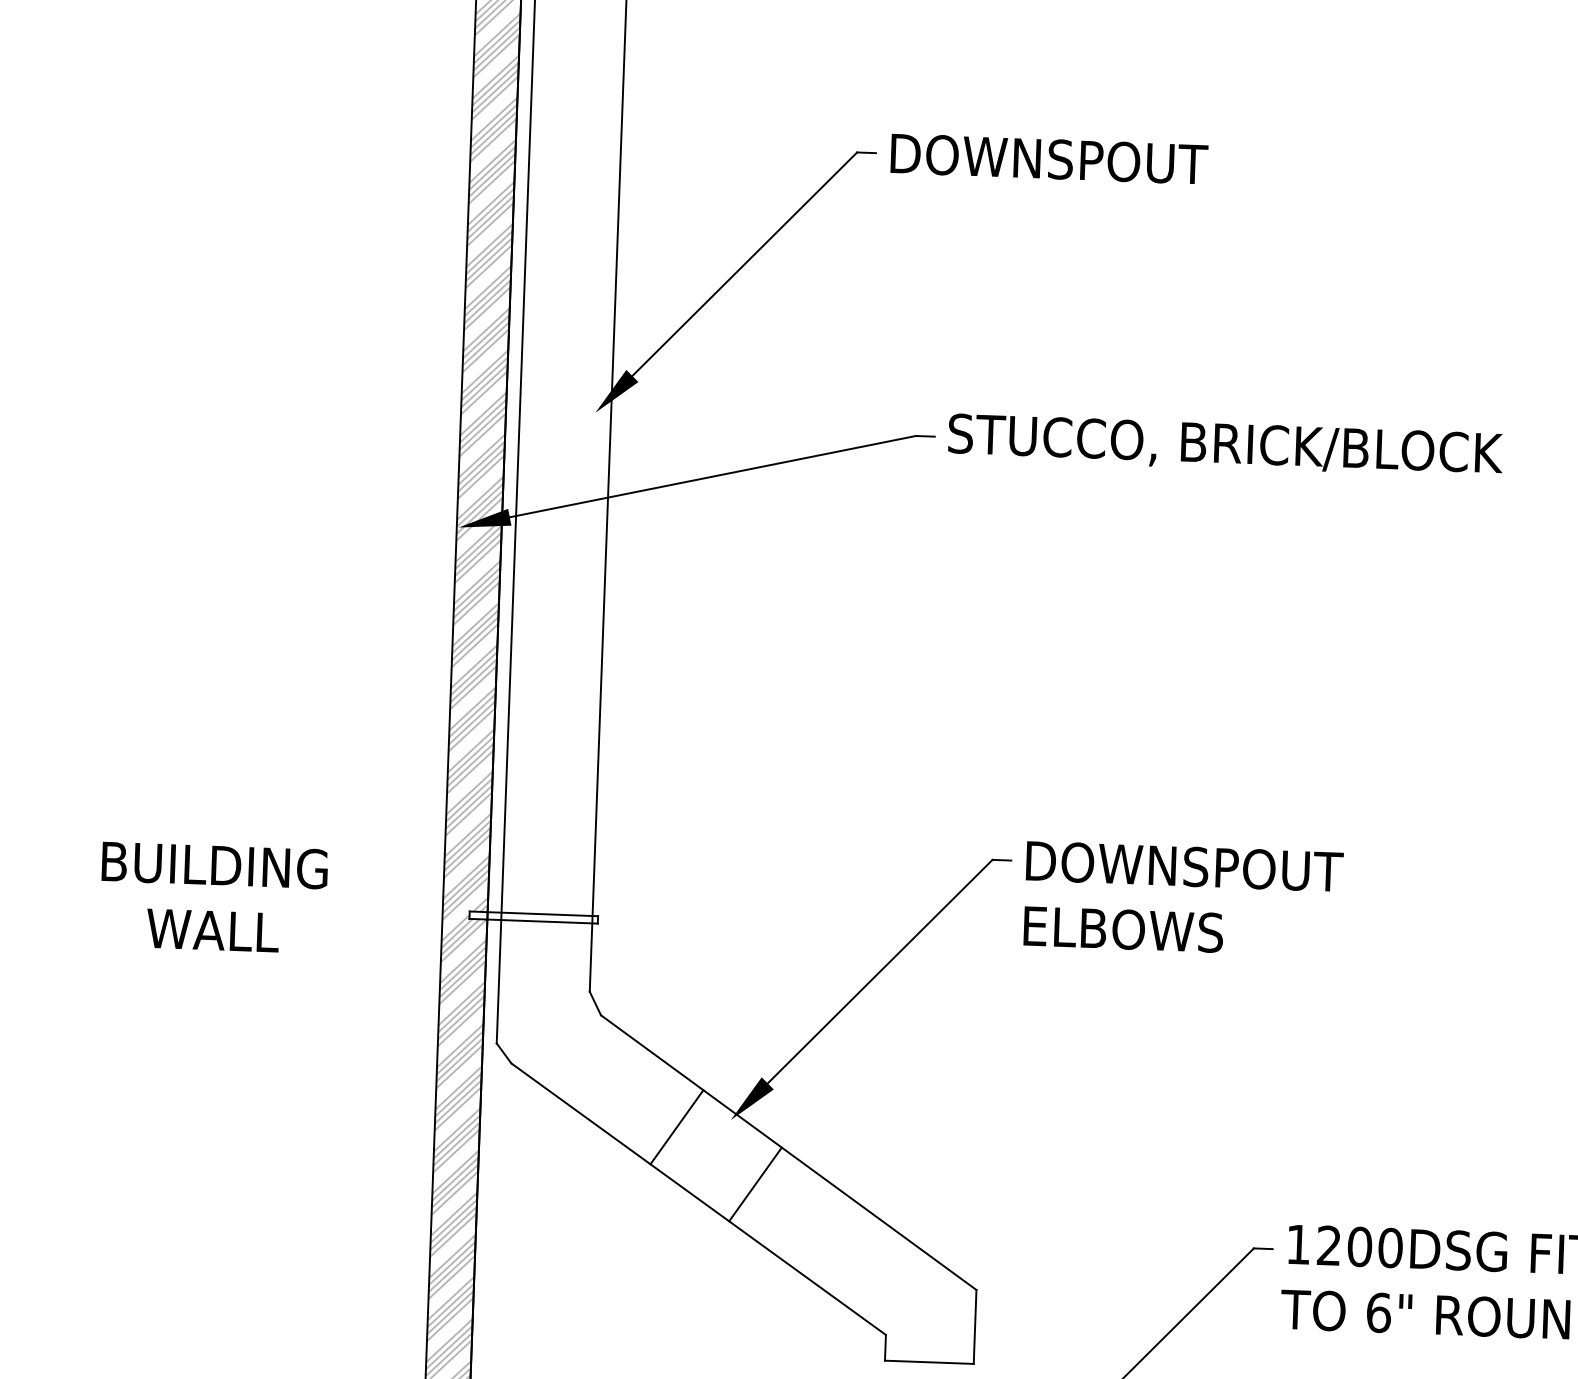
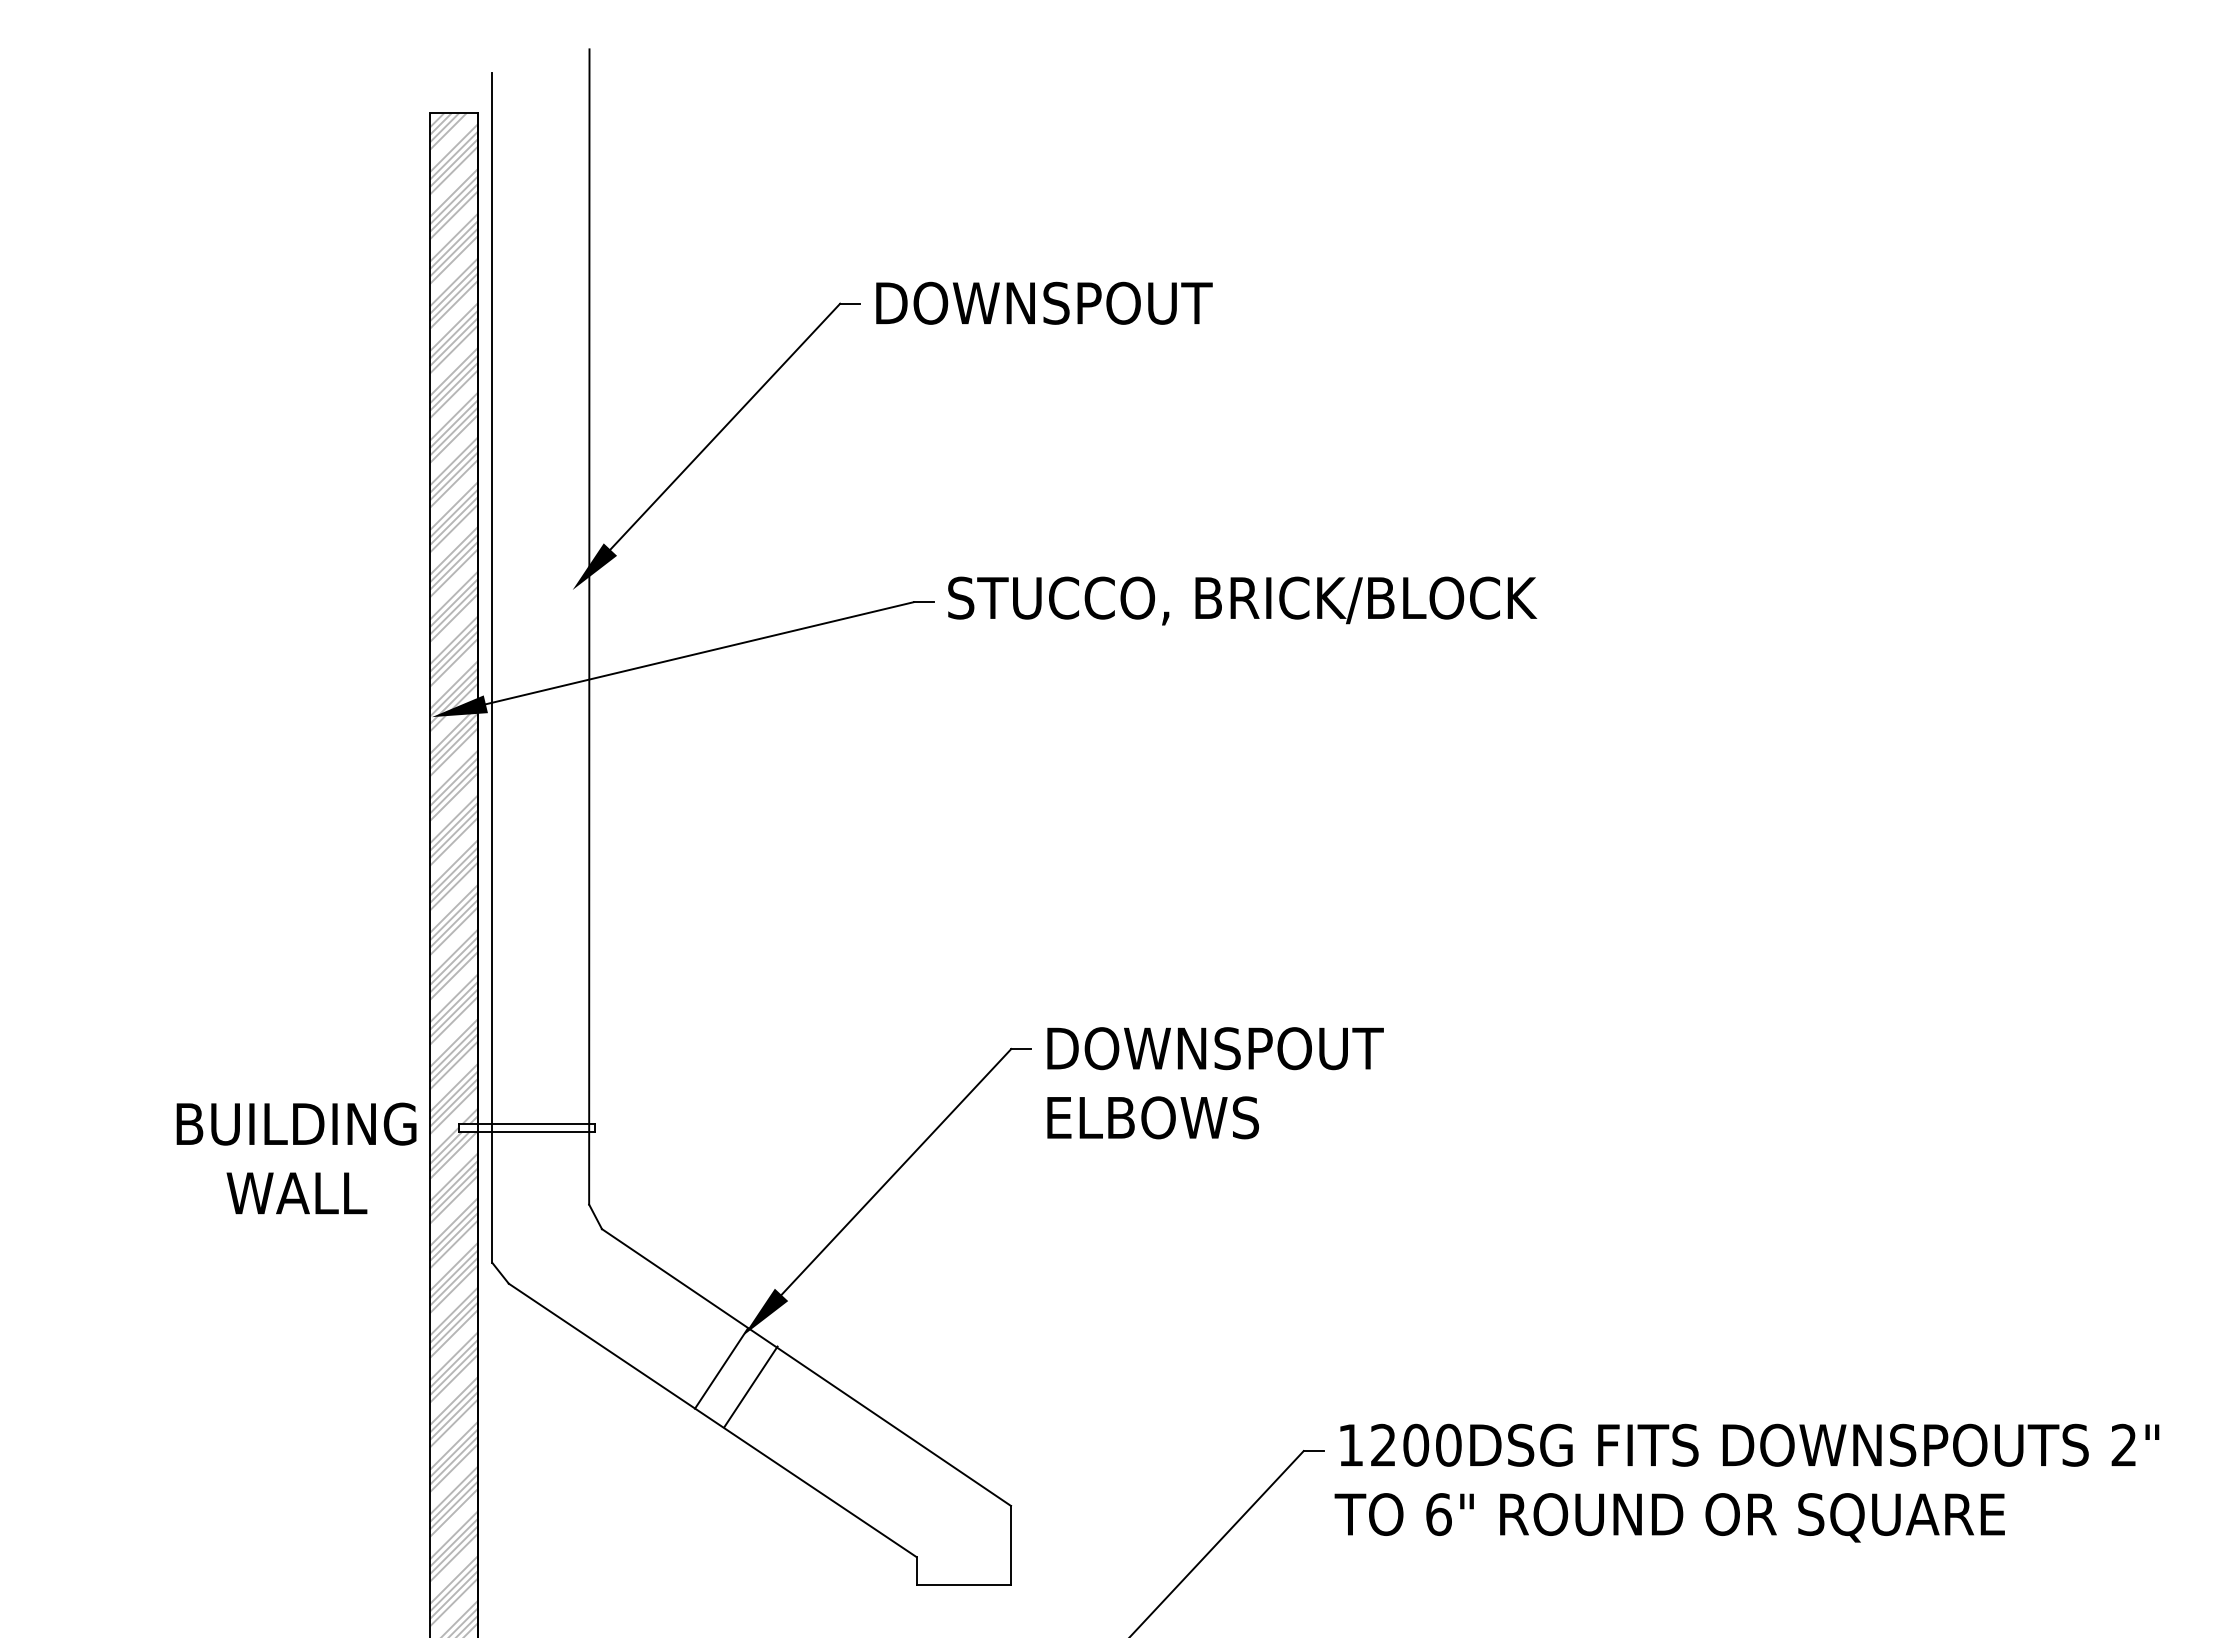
text: (213, 897) -> (296, 1158), moved
line: (676, 1126) -> (750, 1386), moved
line: (755, 1184) -> (721, 1368), moved

